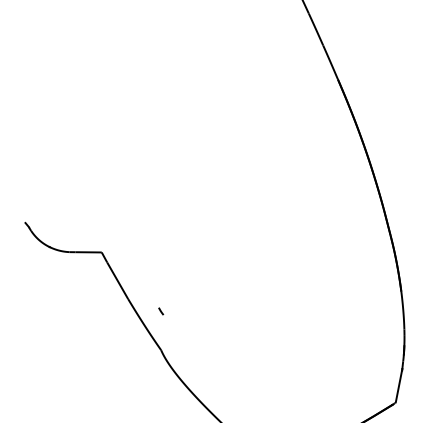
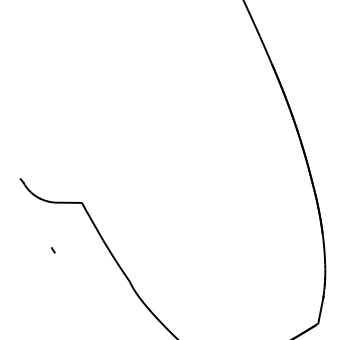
curve: (161, 311) -> (53, 250), moved

